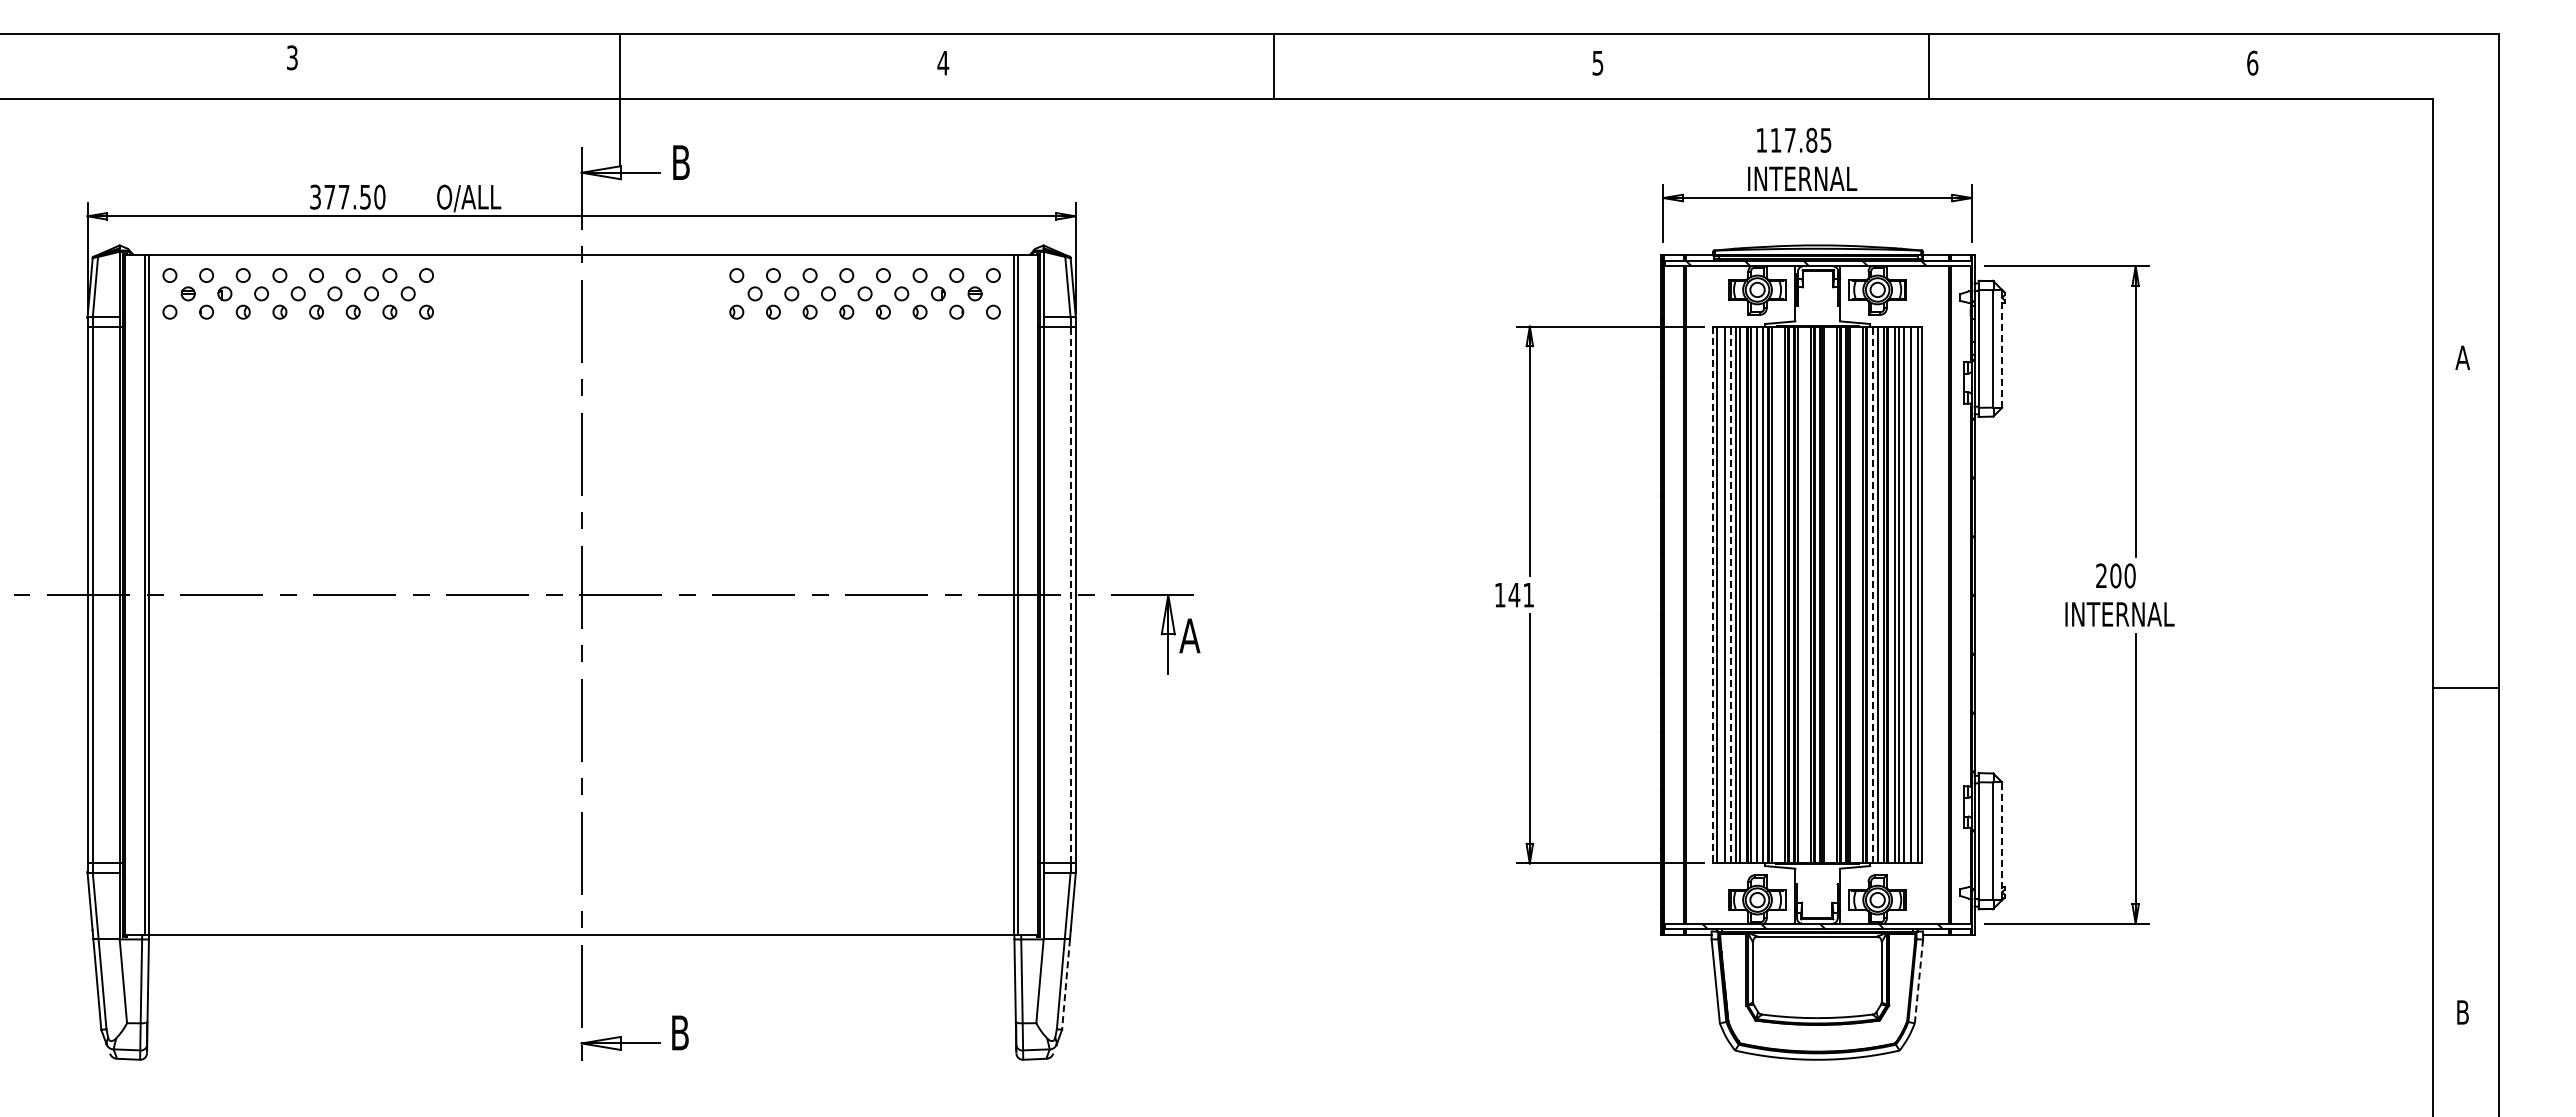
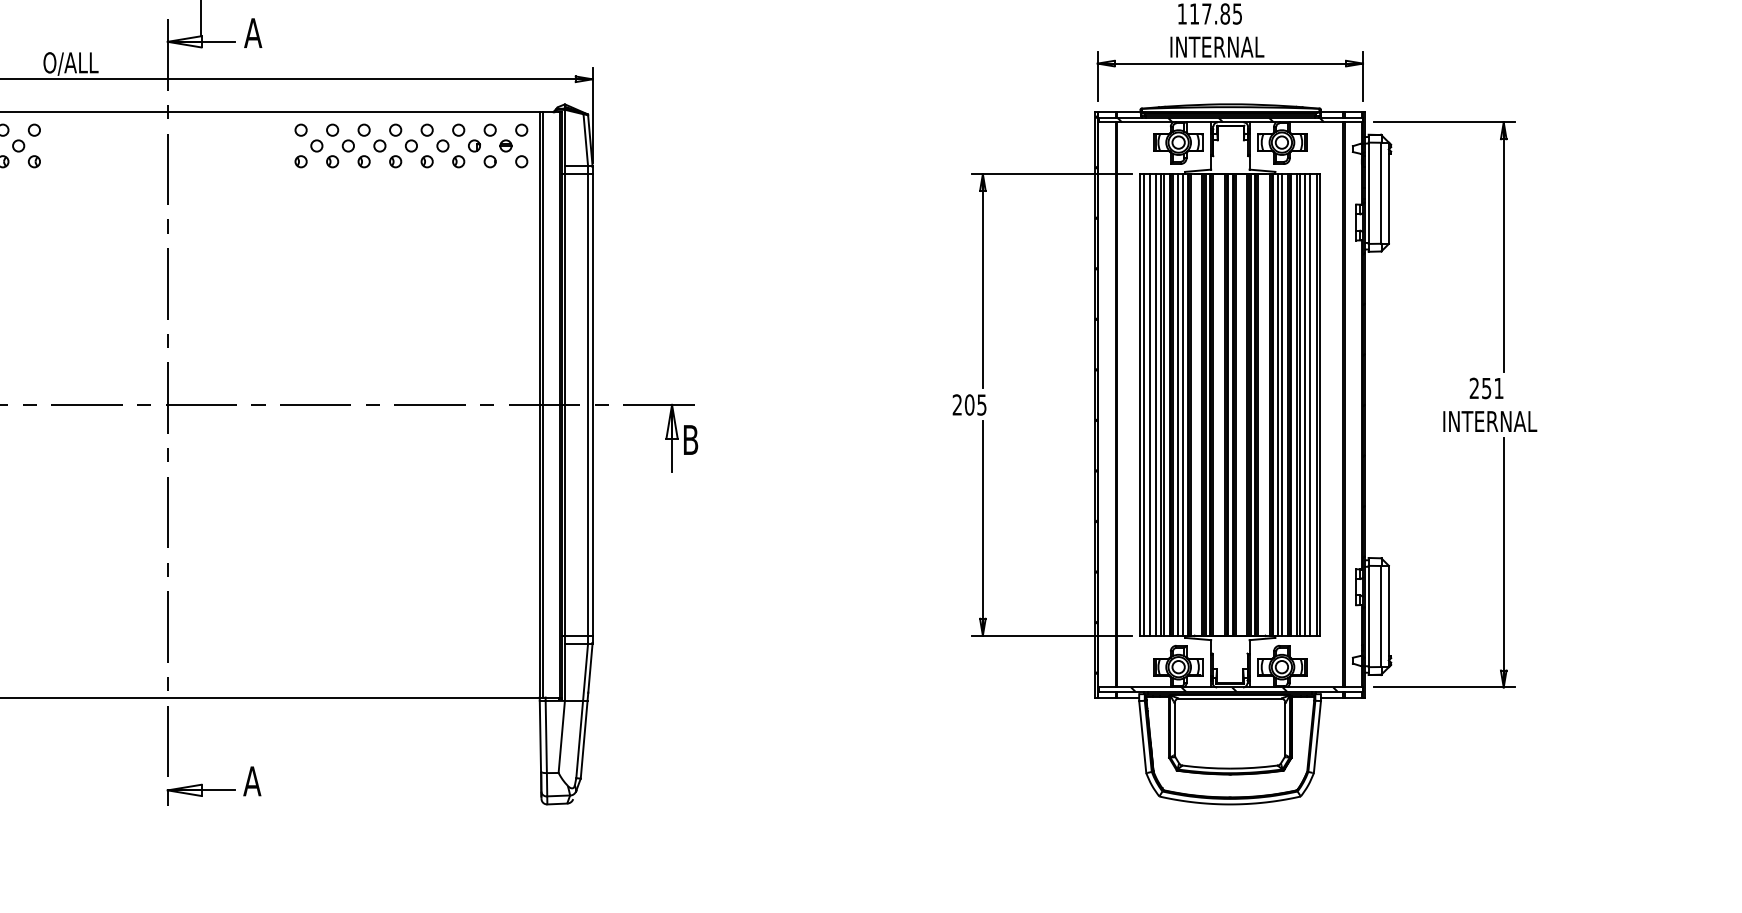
text: (680, 162) -> (252, 33), B -> A
line: (2002, 348) -> (1389, 192), dashed -> solid
text: (2122, 575) -> (1492, 388), 200 -> 251
line: (1070, 594) -> (588, 404), dashed -> solid
text: (1513, 594) -> (968, 404), 141 -> 205
line: (1731, 594) -> (1156, 404), dashed -> solid
line: (1872, 594) -> (1277, 404), dashed -> solid
line: (1712, 595) -> (1139, 405), dashed -> solid
text: (1189, 635) -> (690, 439), A -> B
line: (2002, 841) -> (1389, 616), dashed -> solid
line: (1919, 980) -> (1317, 736), dashed -> solid
line: (1065, 985) -> (583, 740), dashed -> solid
text: (679, 1032) -> (251, 780), B -> A

